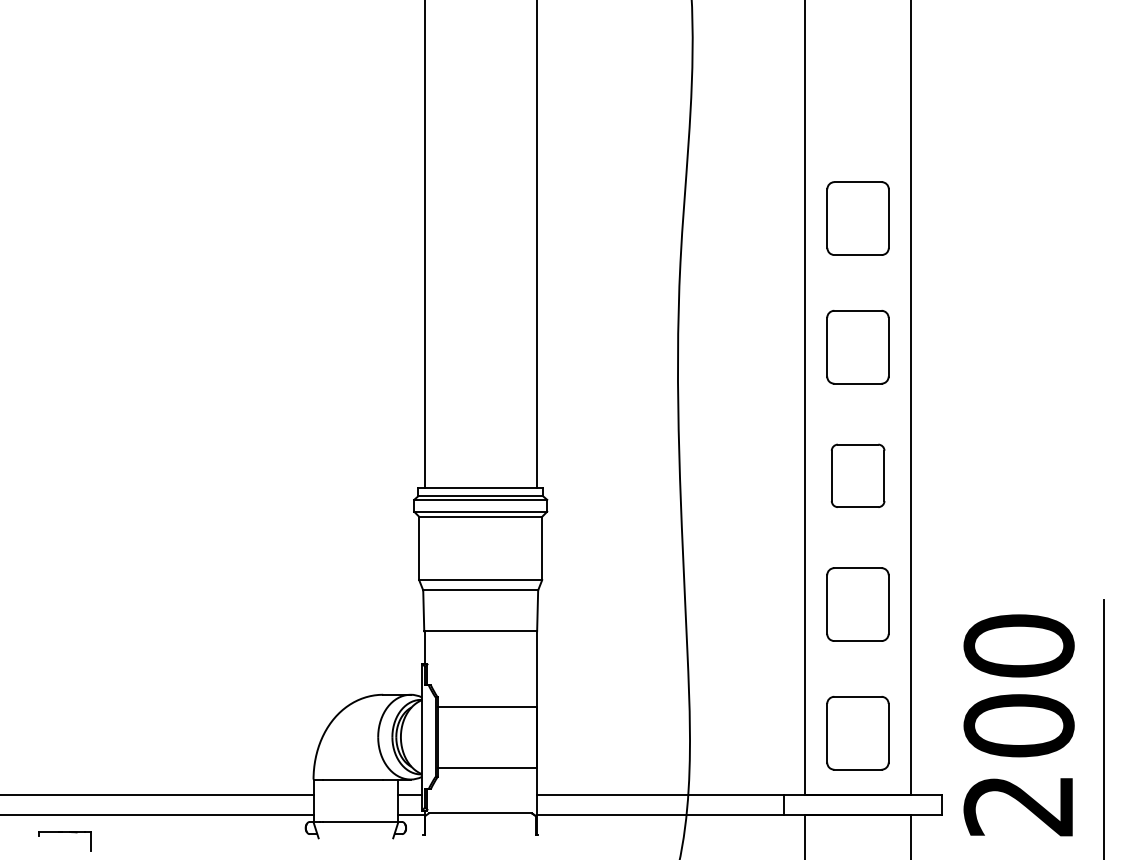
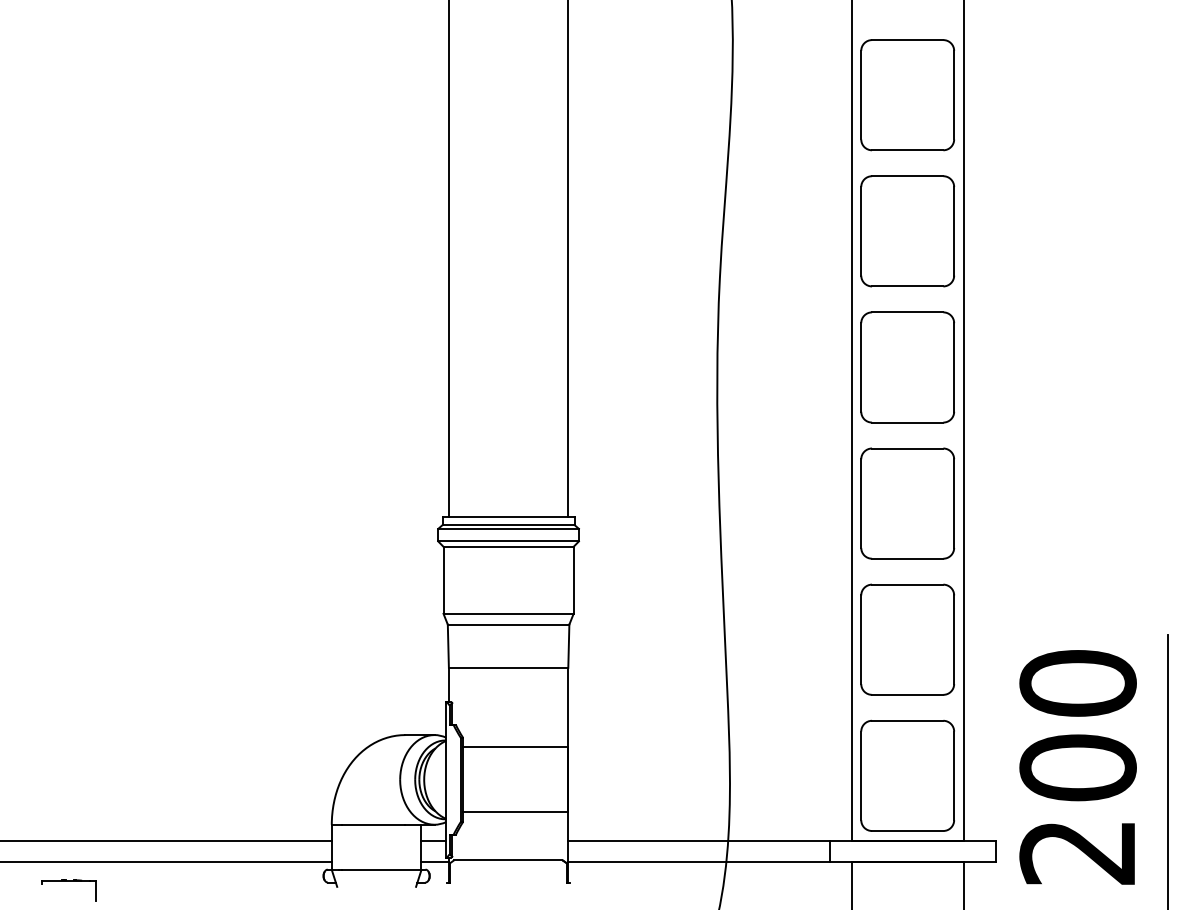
part: (857, 90) -> (907, 95), added
part: (857, 218) -> (907, 231), size x1.43
part: (857, 347) -> (907, 367), size x1.43
part: (857, 475) -> (907, 503), size x1.67
part: (857, 604) -> (907, 639), size x1.43
part: (857, 733) -> (907, 775), size x1.43

